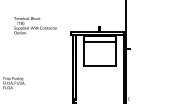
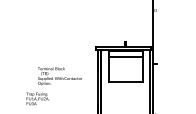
text: (35, 26) -> (59, 76), moved

